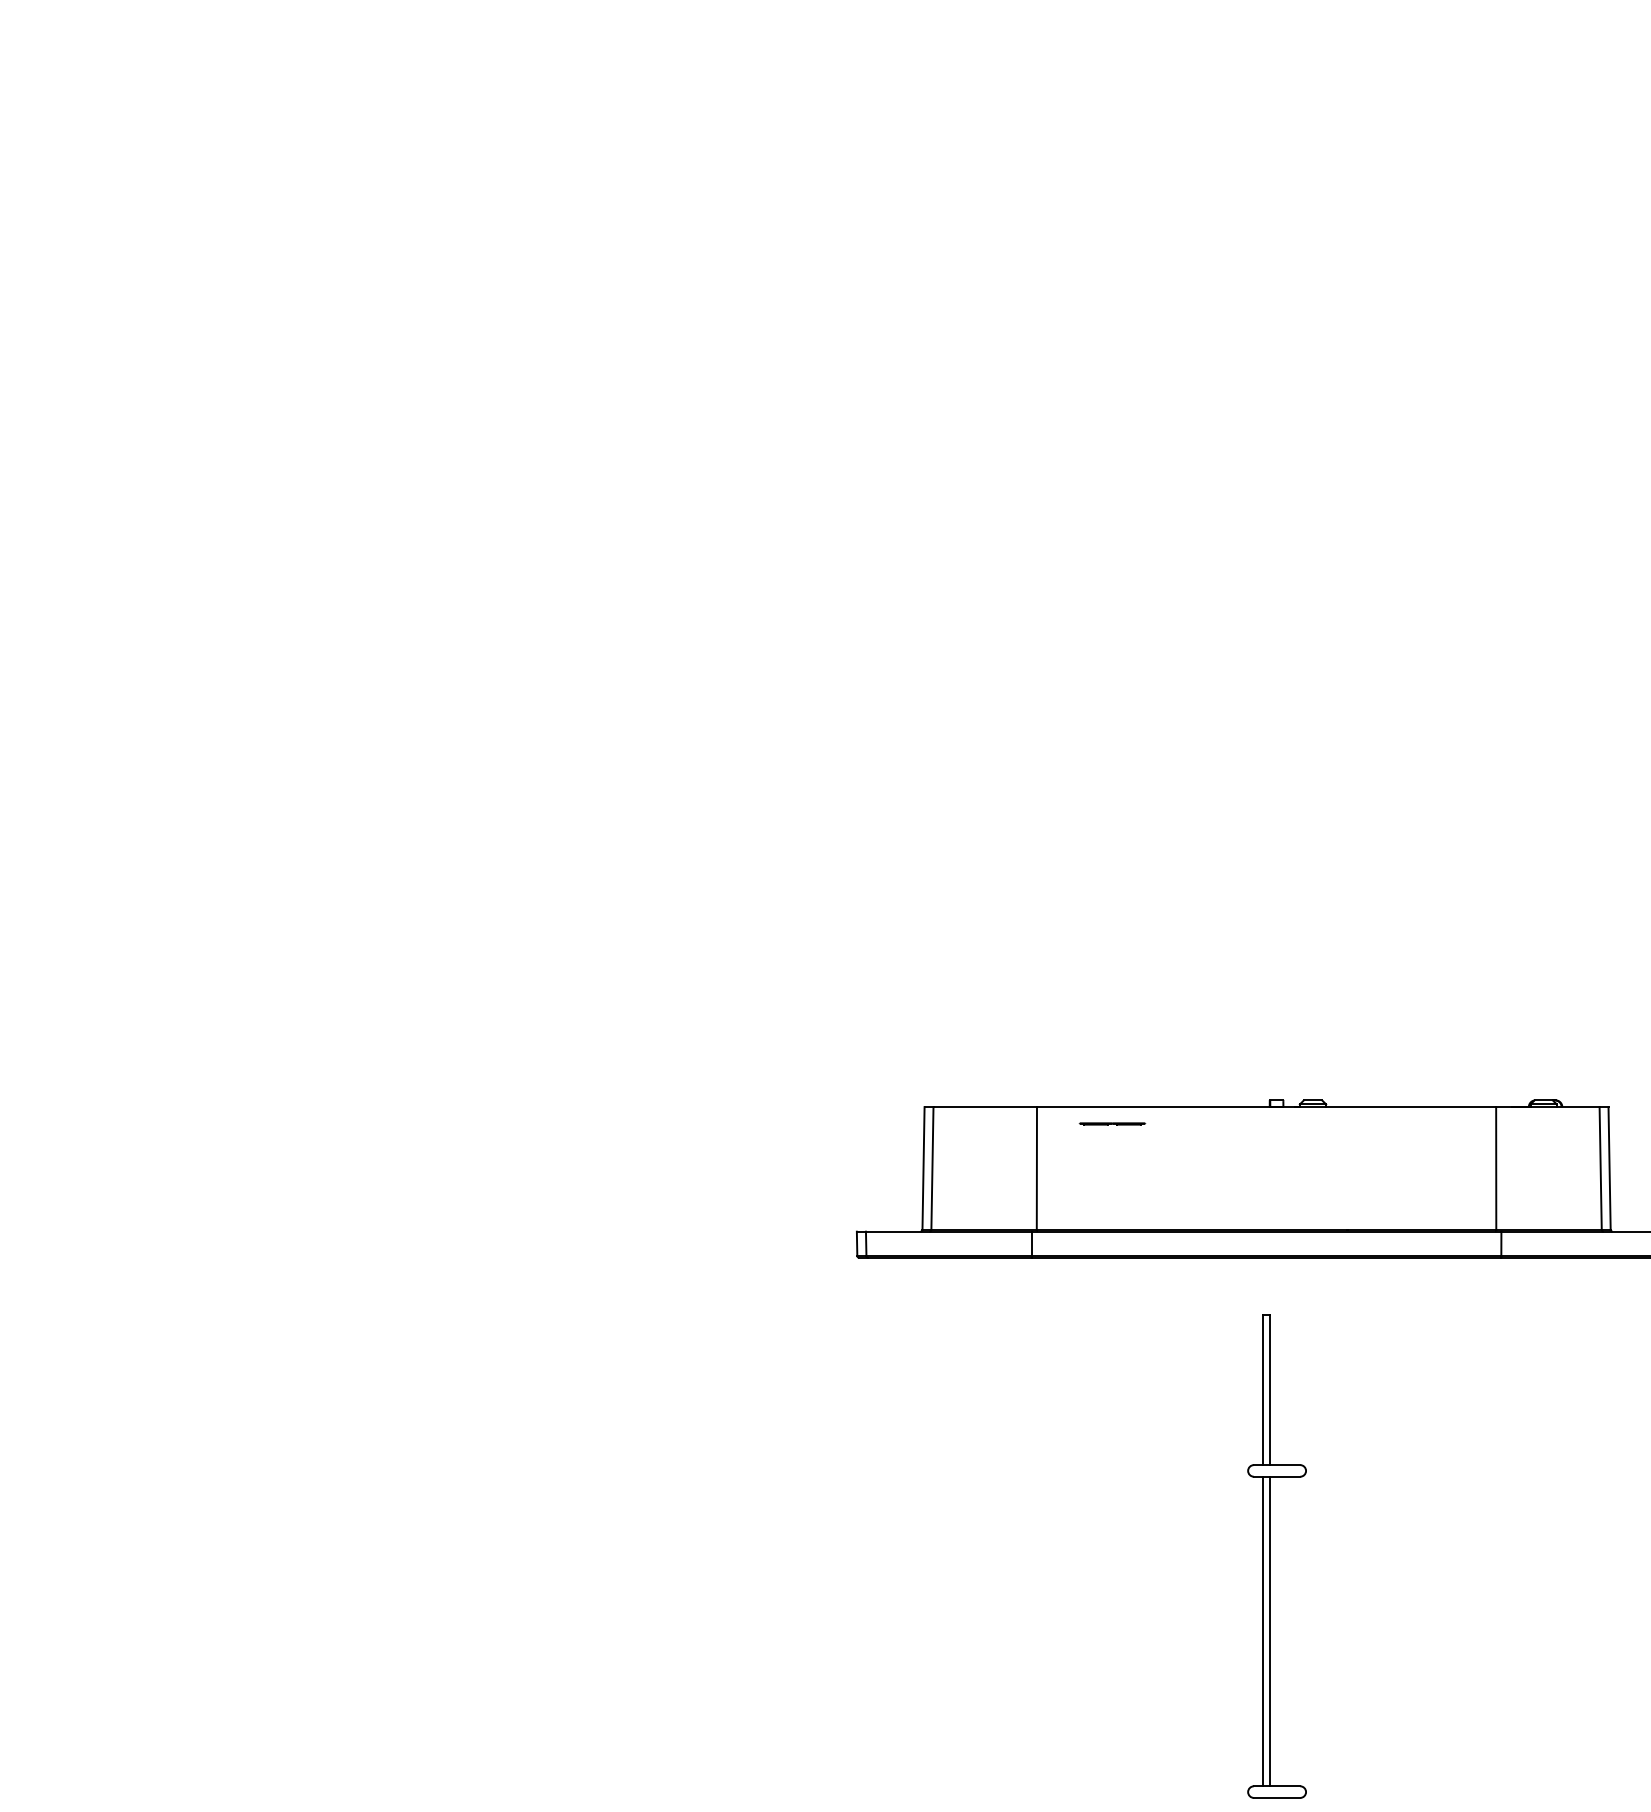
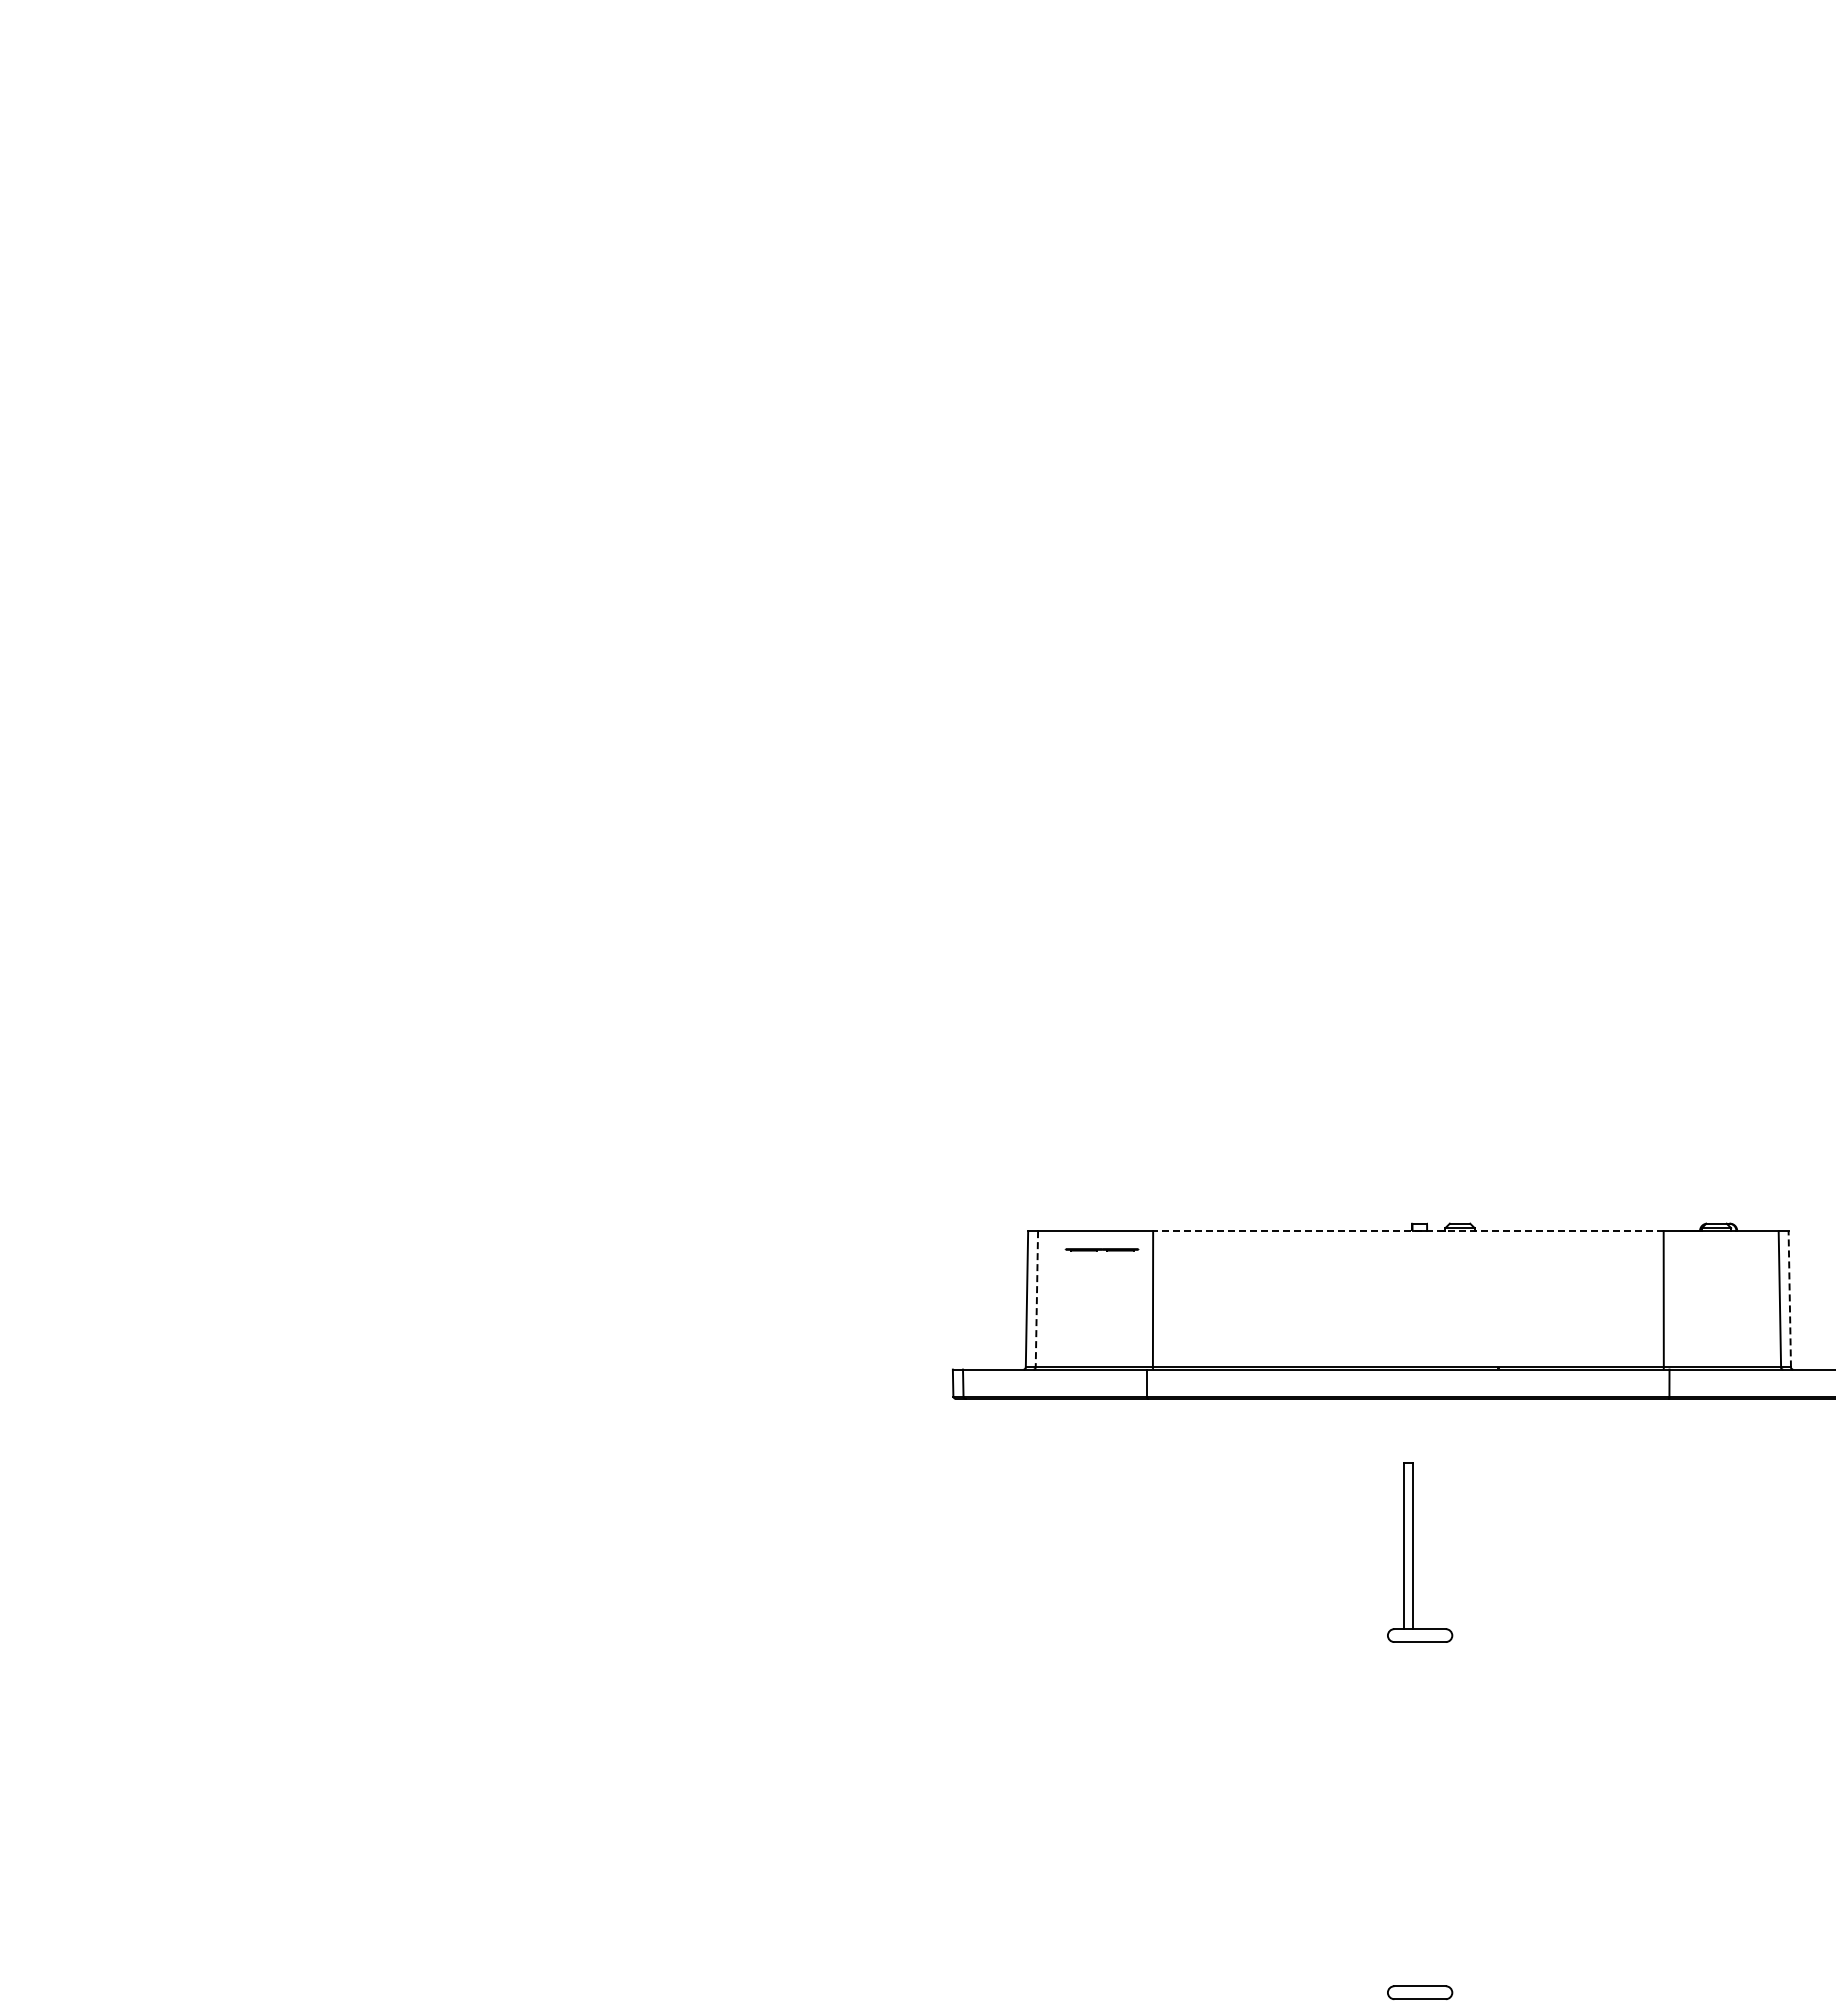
line: (1265, 1107) -> (1407, 1231), solid -> dashed
line: (1111, 1123) -> (1101, 1249), moved
line: (1609, 1167) -> (1789, 1298), solid -> dashed
line: (932, 1168) -> (1036, 1299), solid -> dashed
line: (1263, 1631) -> (1404, 1814), removed
line: (1270, 1631) -> (1412, 1814), removed

